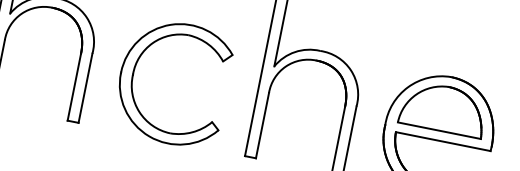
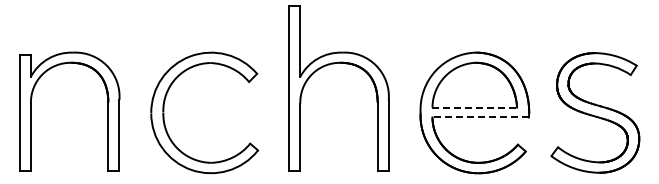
line: (440, 130) -> (475, 107), solid -> dashed
line: (443, 141) -> (480, 117), solid -> dashed

